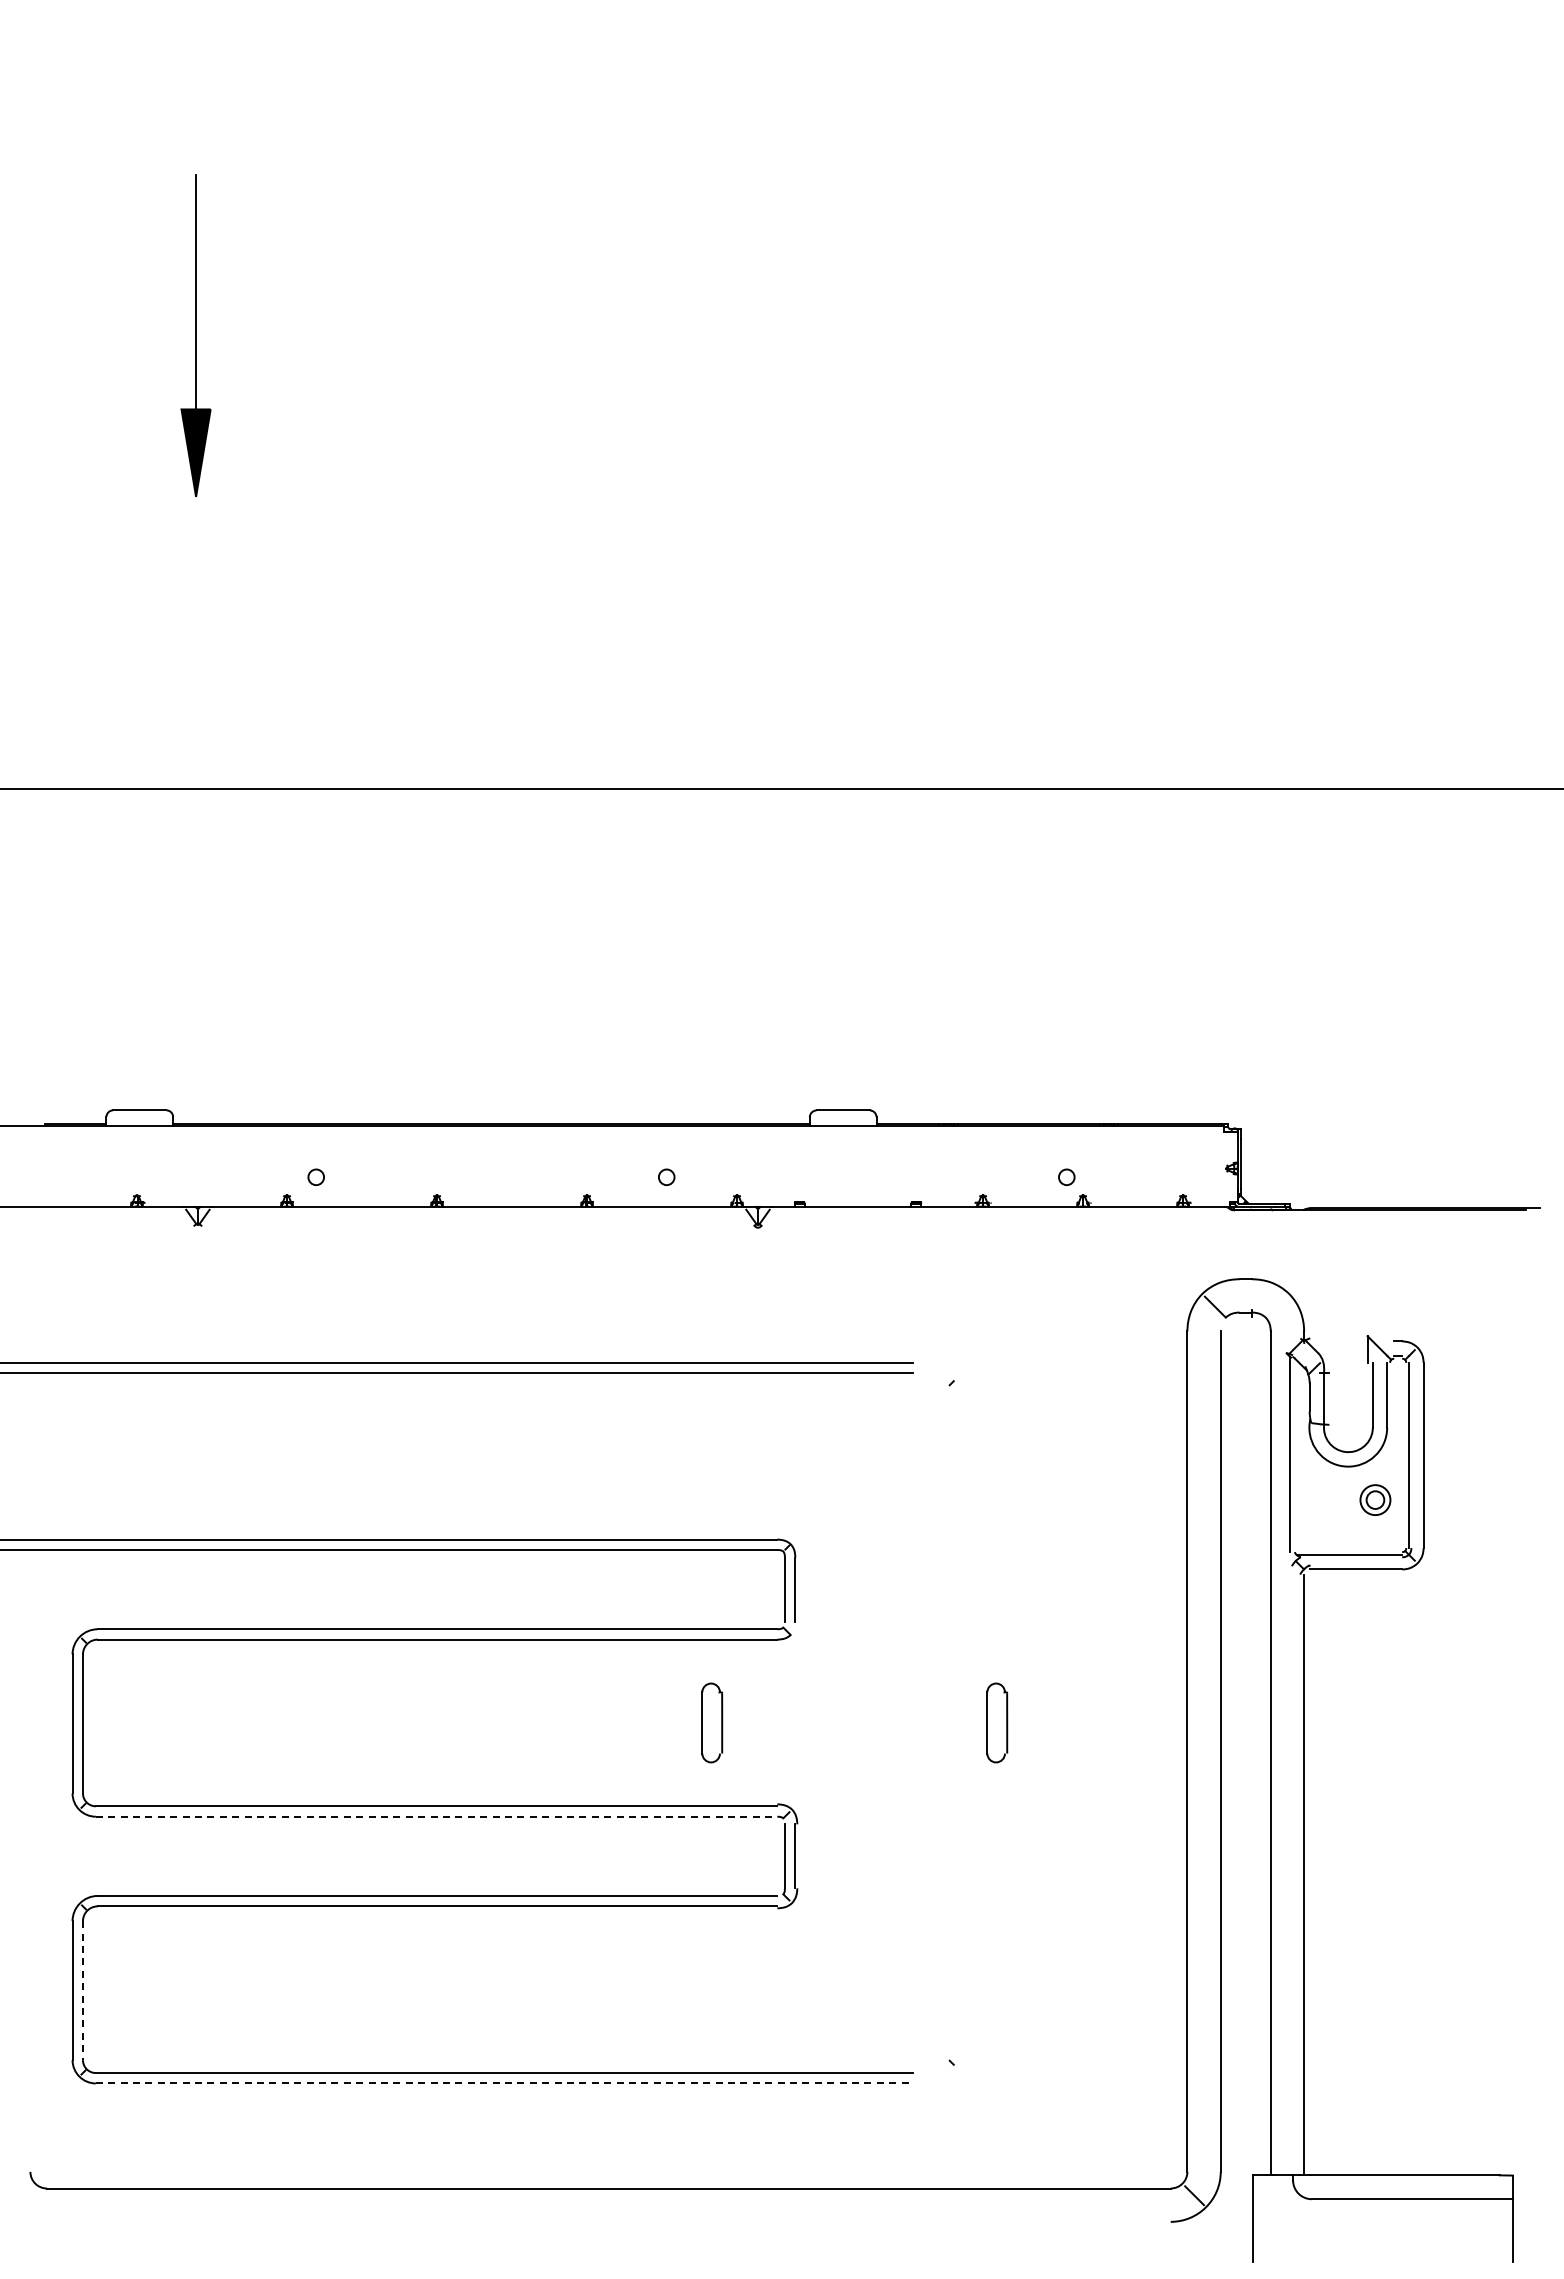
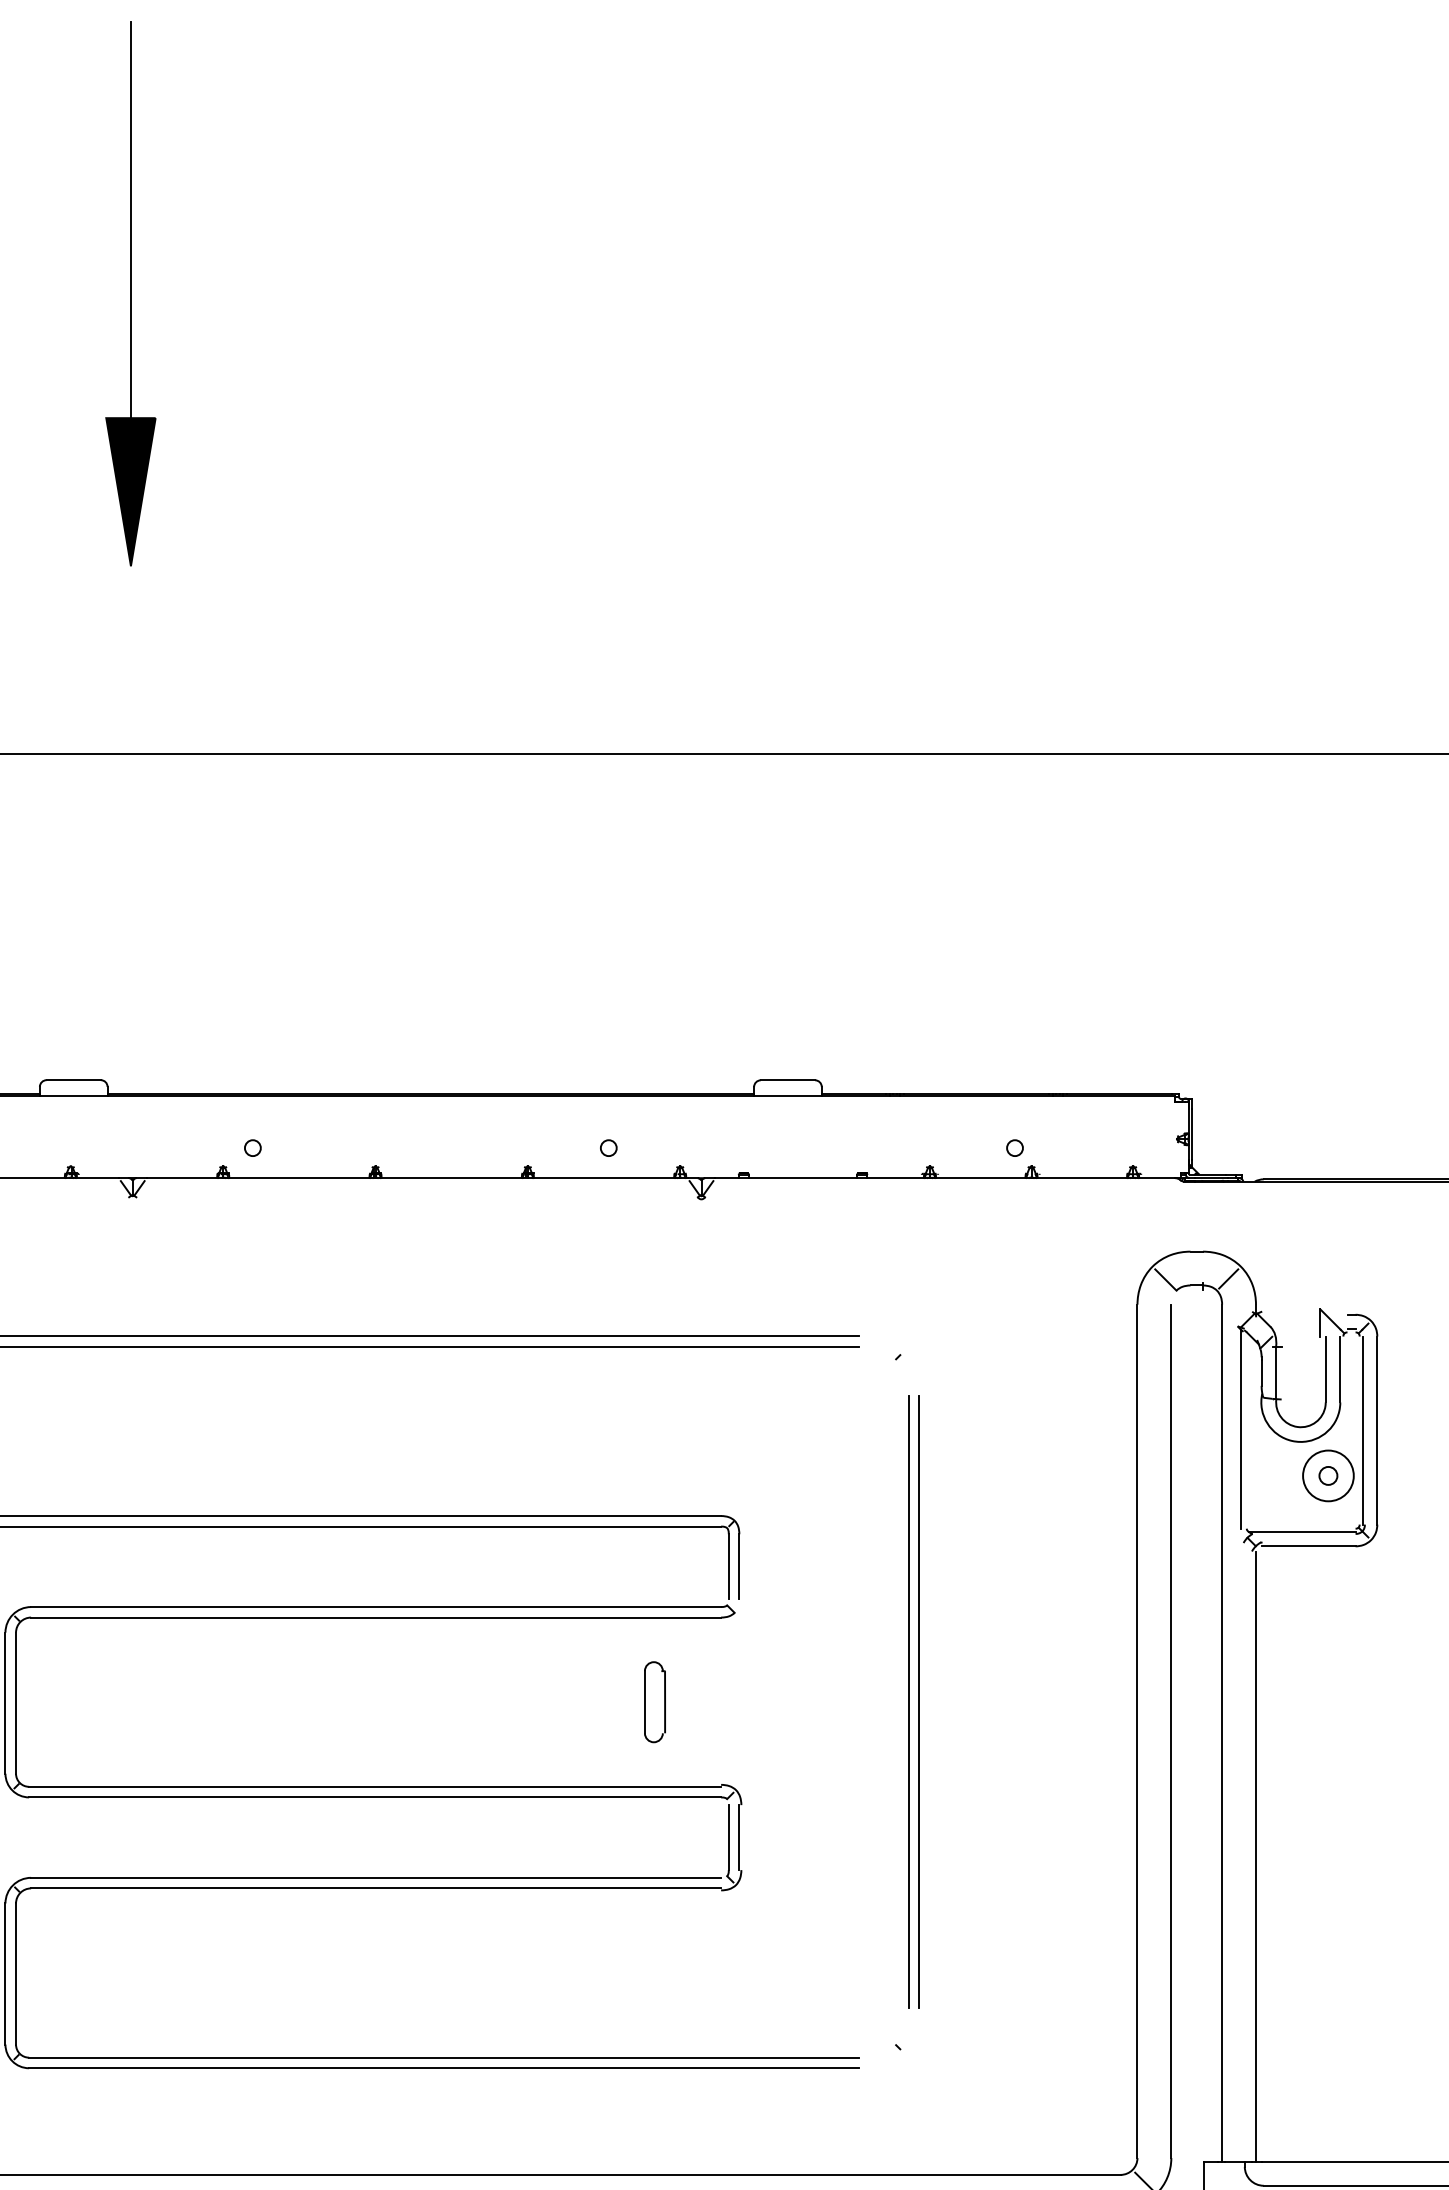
part: (195, 335) -> (130, 293), size x1.67
line: (1276, 1305) -> (1227, 1278), added
circle: (1375, 1500) -> (1328, 1476), size x1.67
line: (962, 1722) -> (909, 1701), added
line: (972, 1722) -> (919, 1701), added
part: (997, 1722) -> (944, 1701), removed
line: (436, 1816) -> (375, 1797), dashed -> solid
line: (82, 1991) -> (15, 1974), dashed -> solid
line: (504, 2083) -> (444, 2068), dashed -> solid

